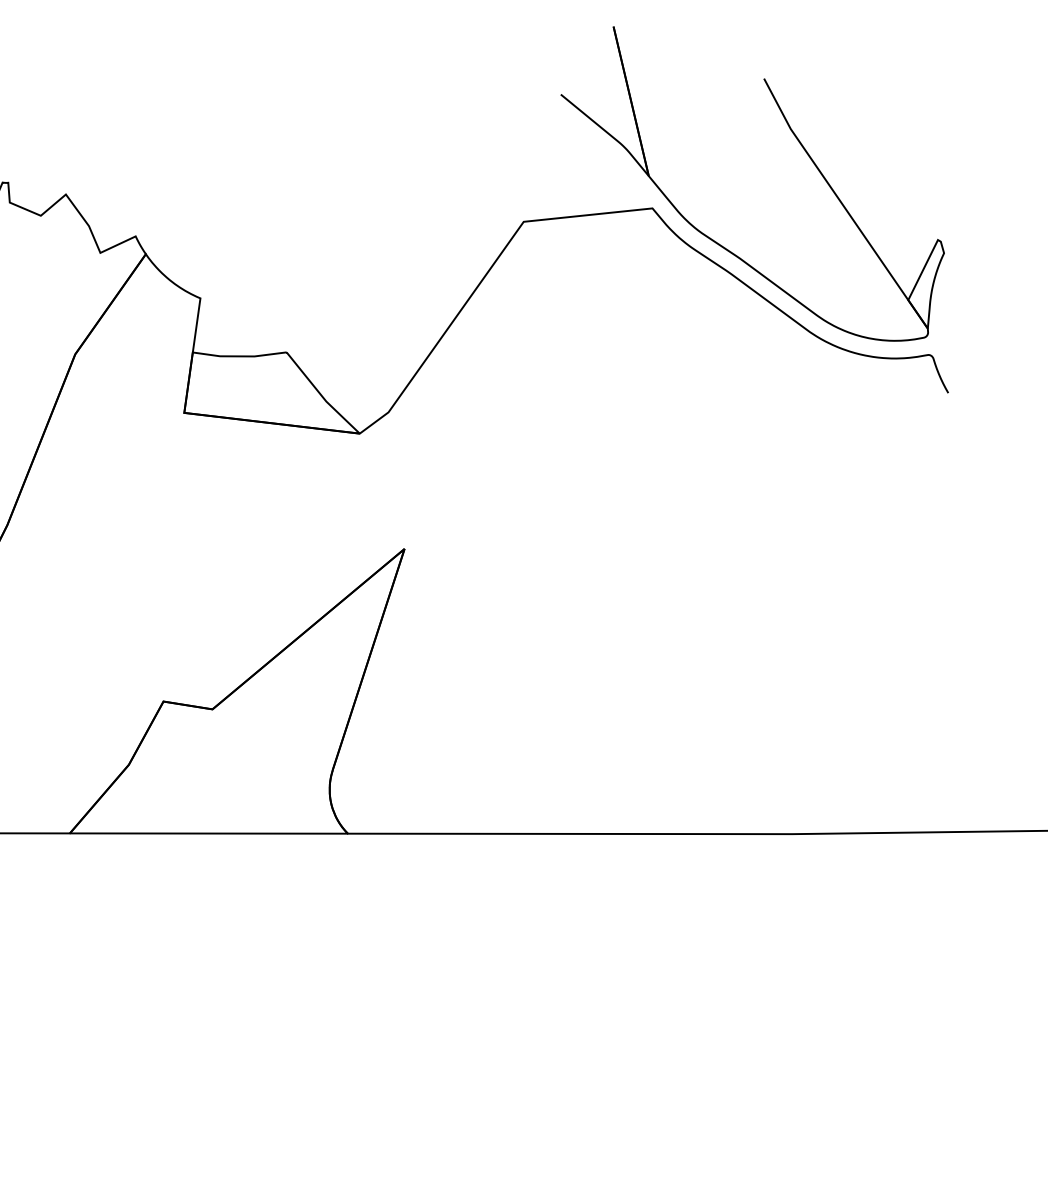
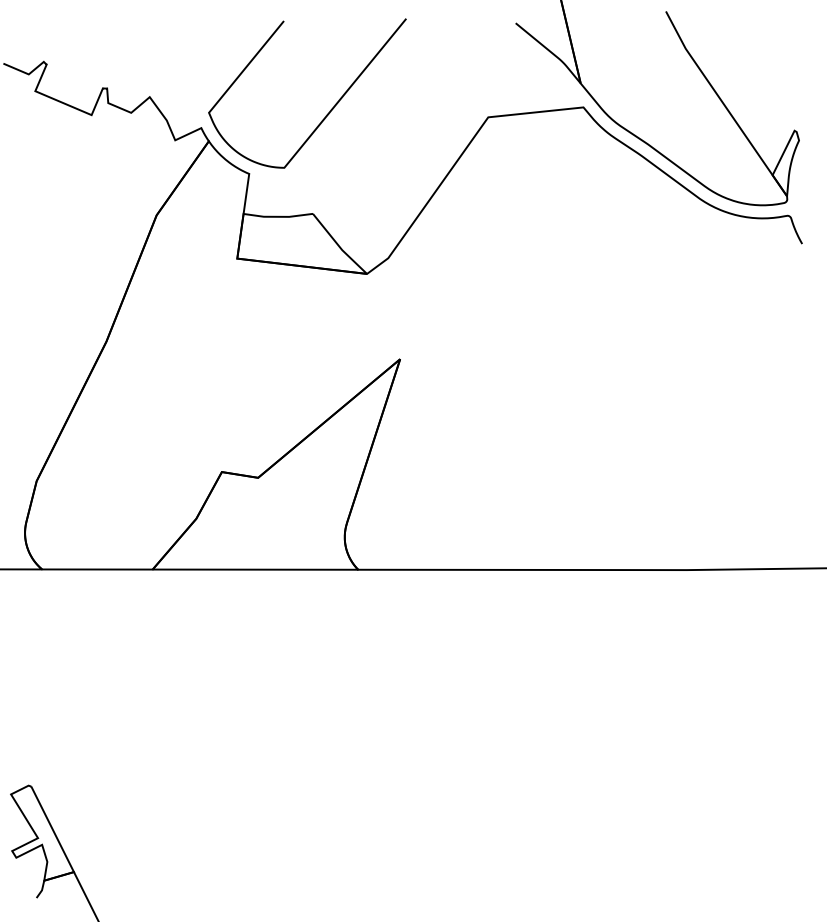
curve: (310, 211) -> (330, 109), added

